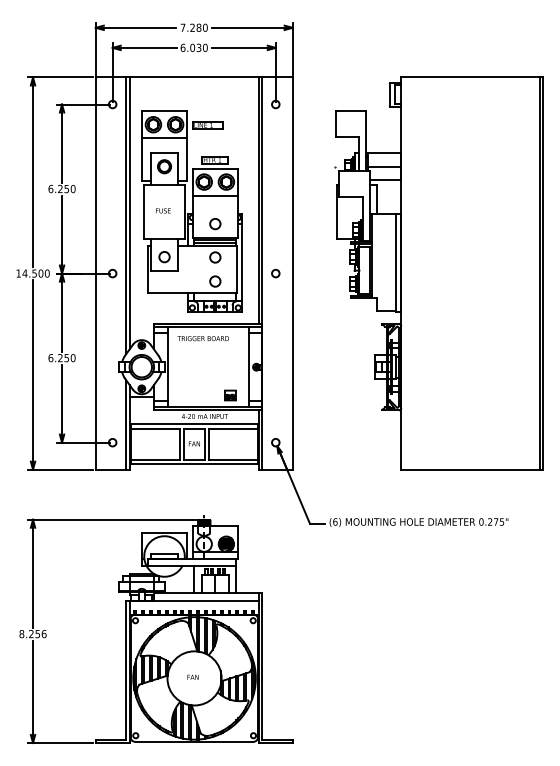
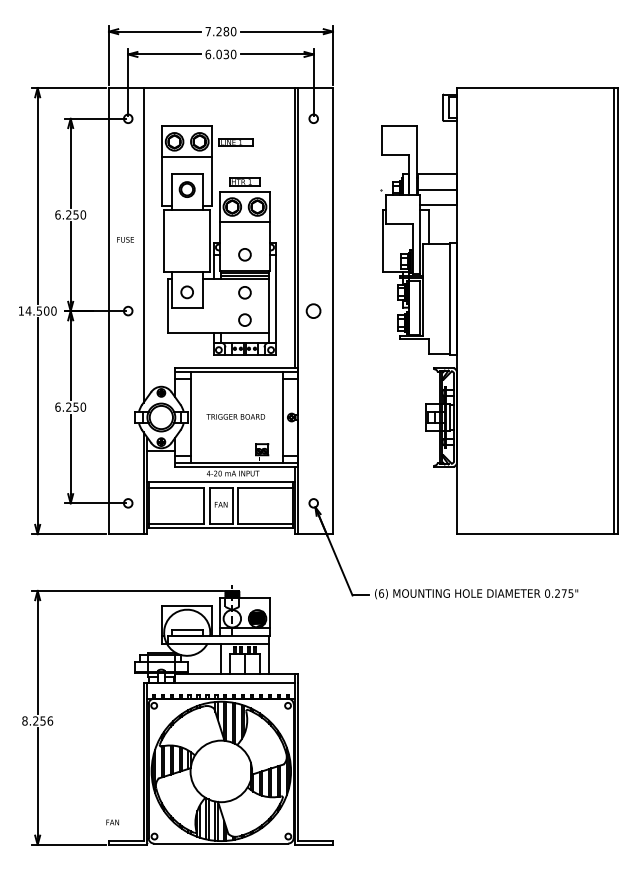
text: (163, 210) -> (125, 239), moved
line: (129, 213) -> (147, 242), removed
circle: (275, 273) -> (313, 310), size x1.6
text: (202, 338) -> (234, 416), moved
text: (192, 676) -> (112, 821), moved

